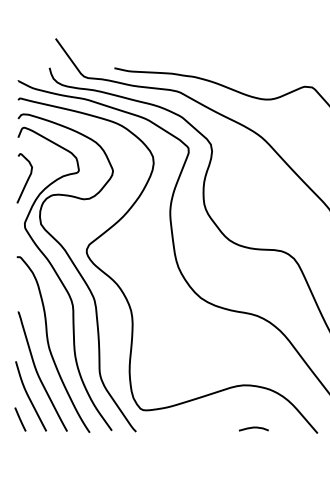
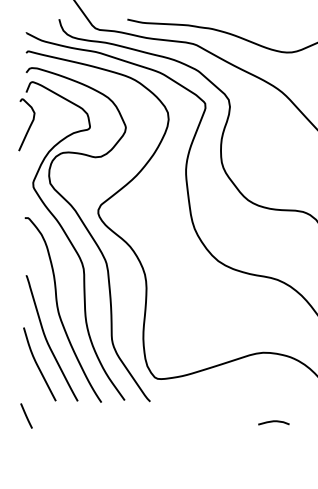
curve: (26, 180) -> (28, 127), moved
line: (20, 419) -> (26, 415), moved
curve: (253, 428) -> (273, 422), moved

